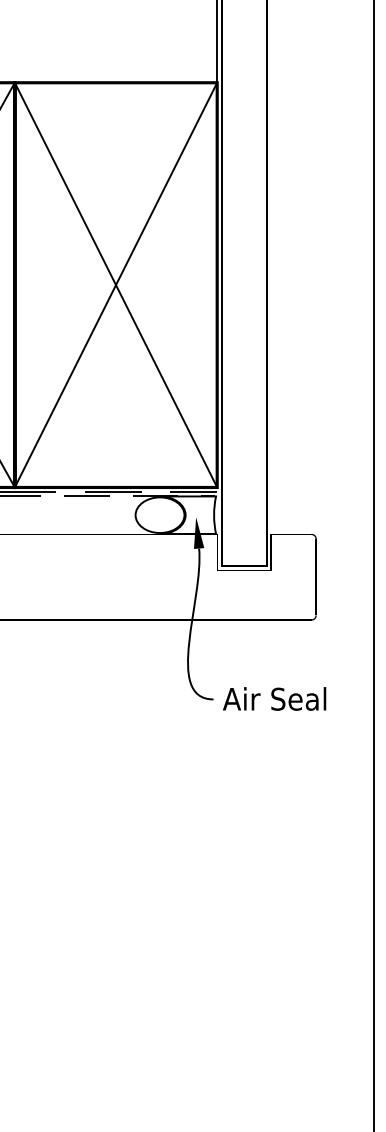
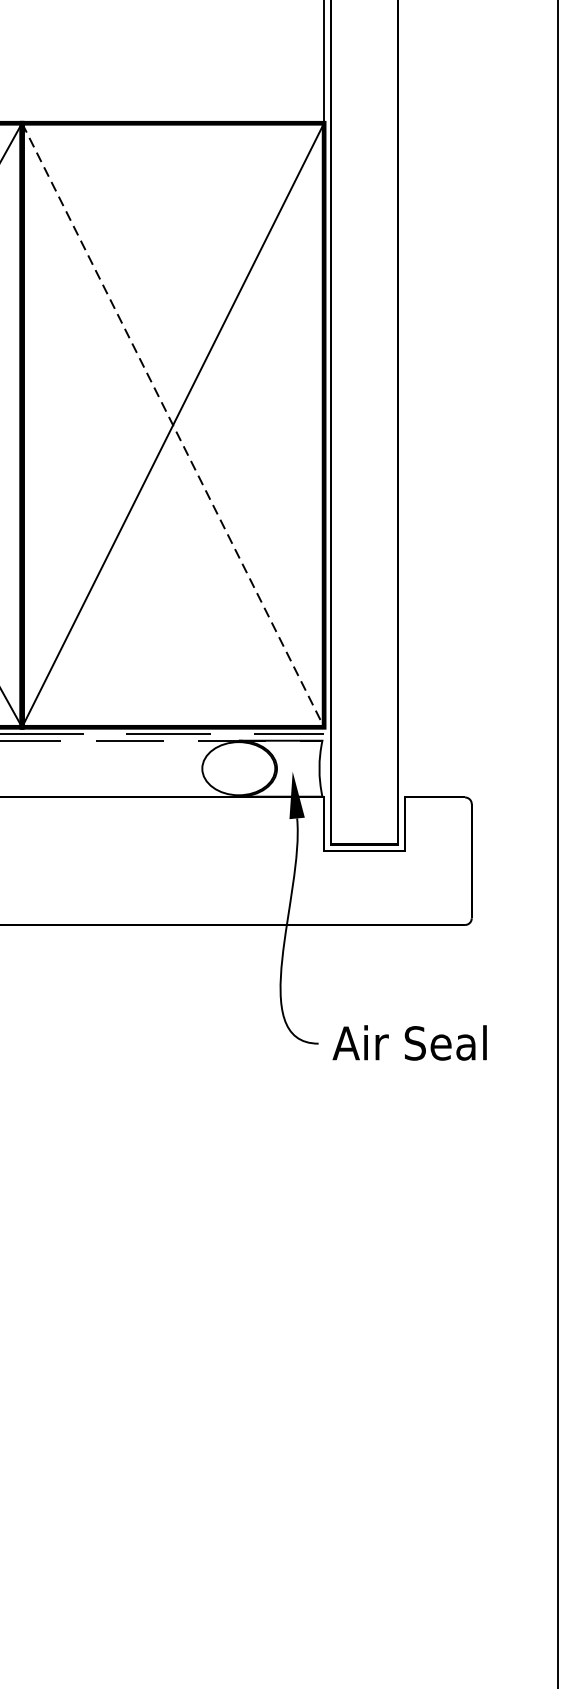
line: (116, 285) -> (173, 425), solid -> dashed

